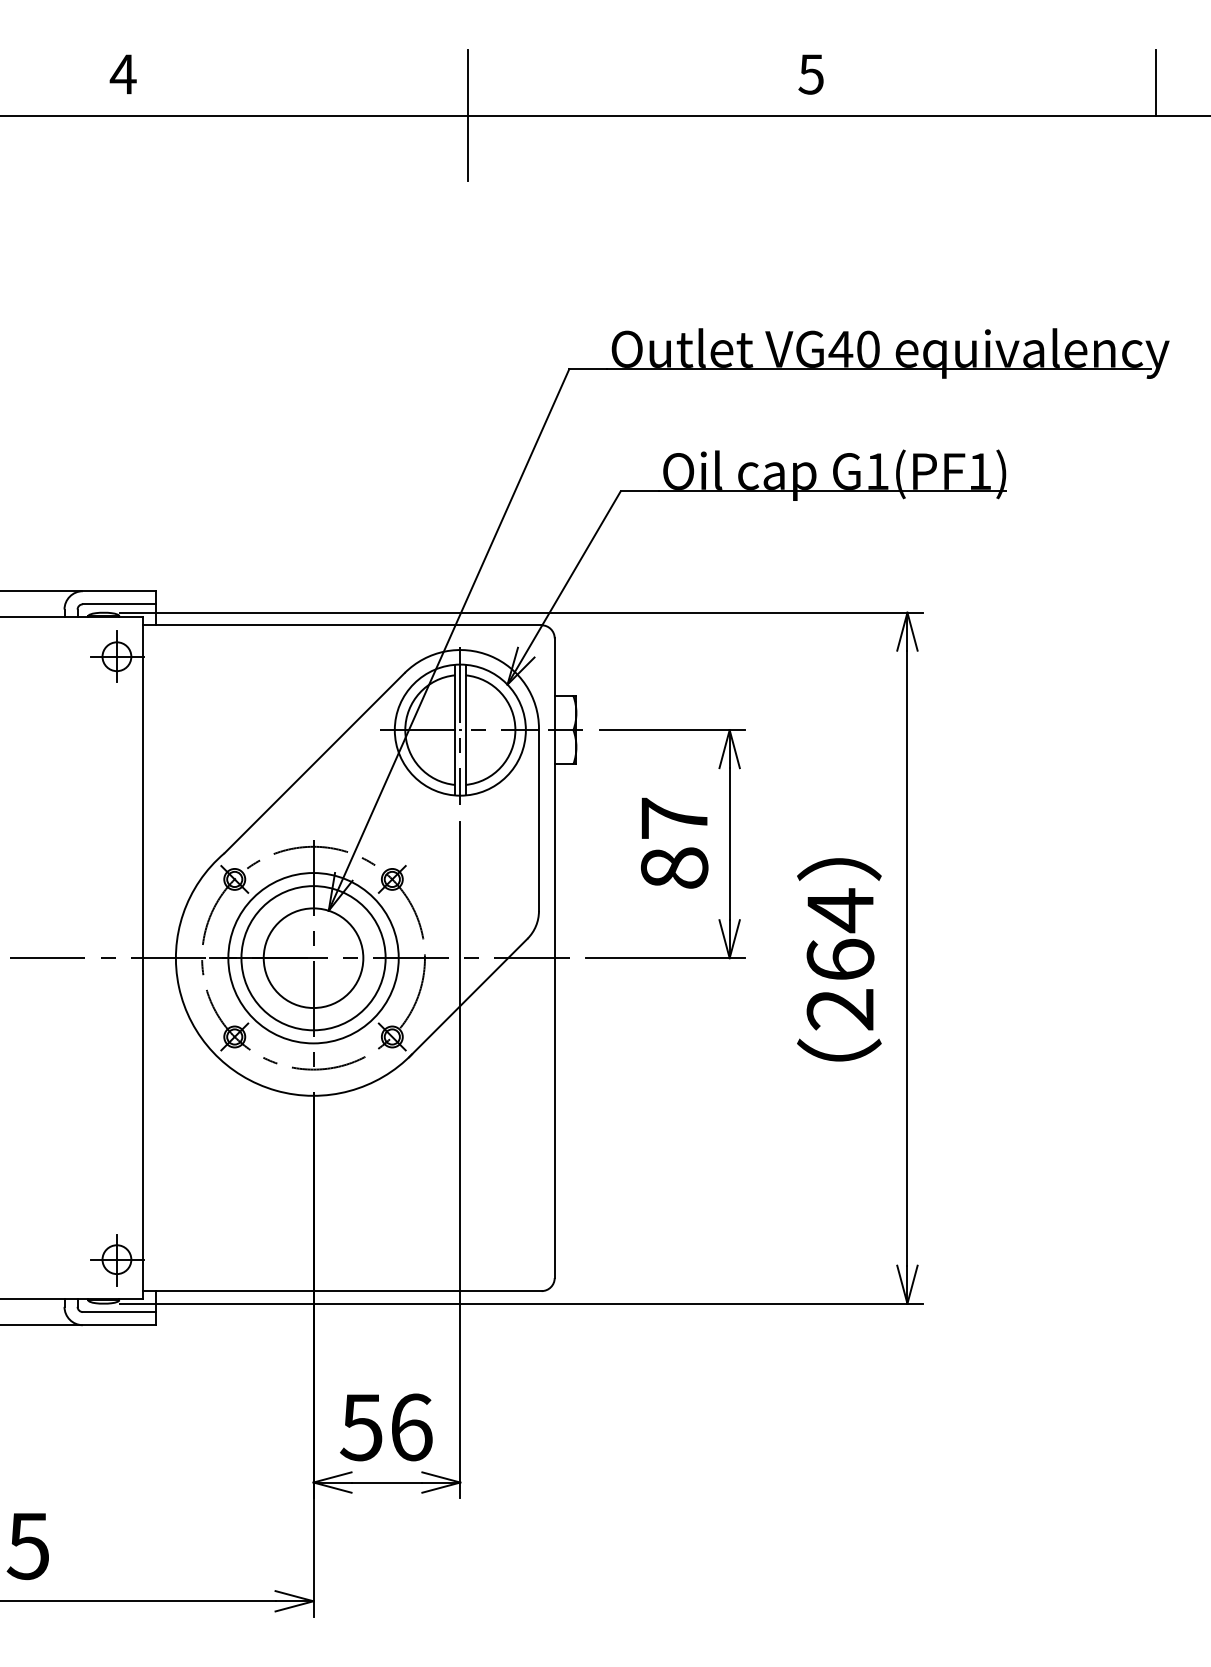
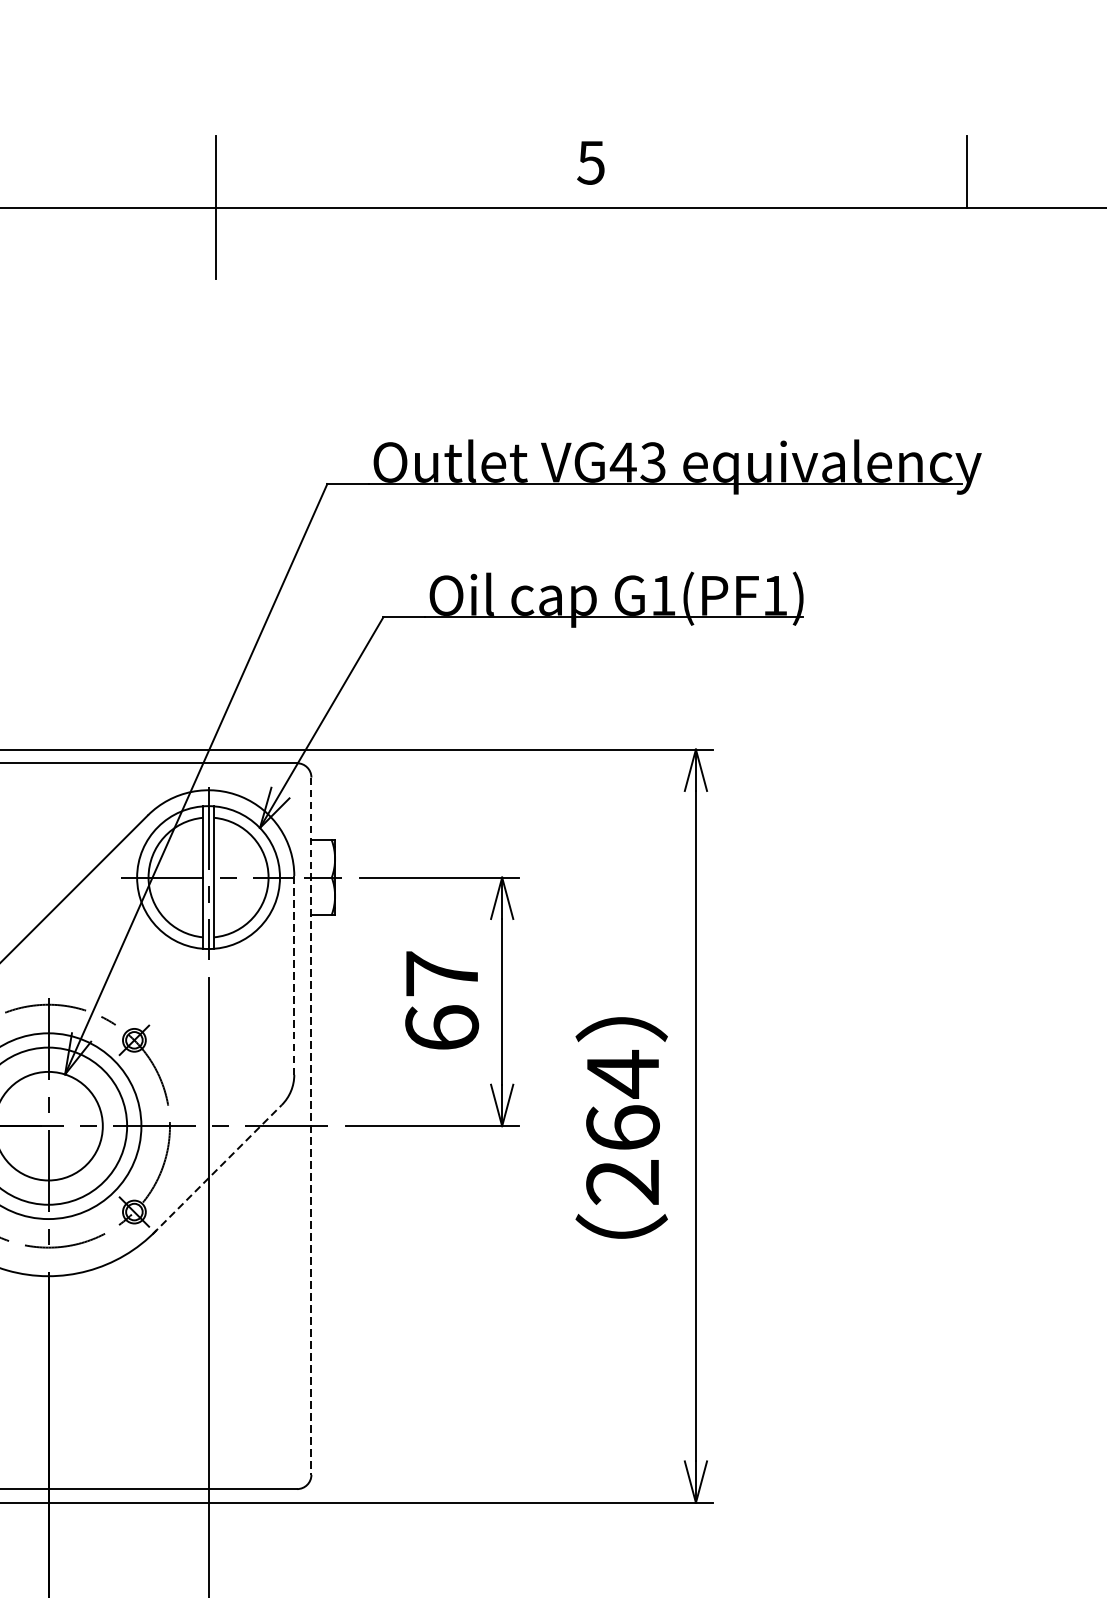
text: (867, 348) -> (652, 461), VG40 -> VG43
line: (538, 820) -> (293, 976), solid -> dashed
text: (674, 867) -> (442, 1027), 87 -> 67
line: (554, 958) -> (311, 1126), solid -> dashed
line: (468, 998) -> (217, 1170), solid -> dashed

